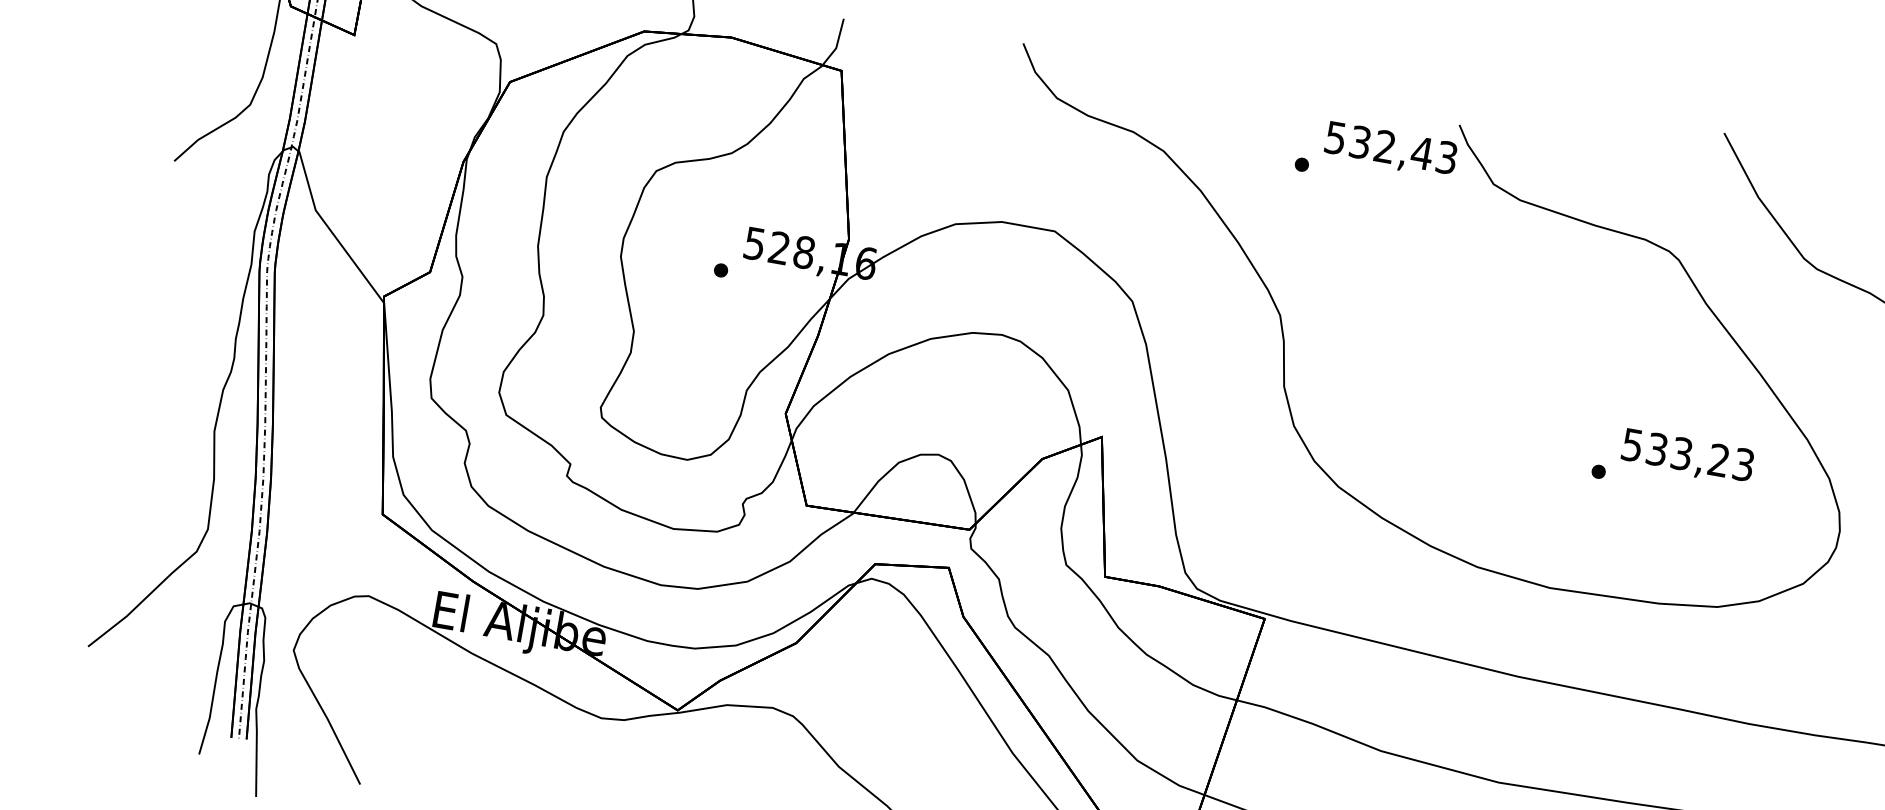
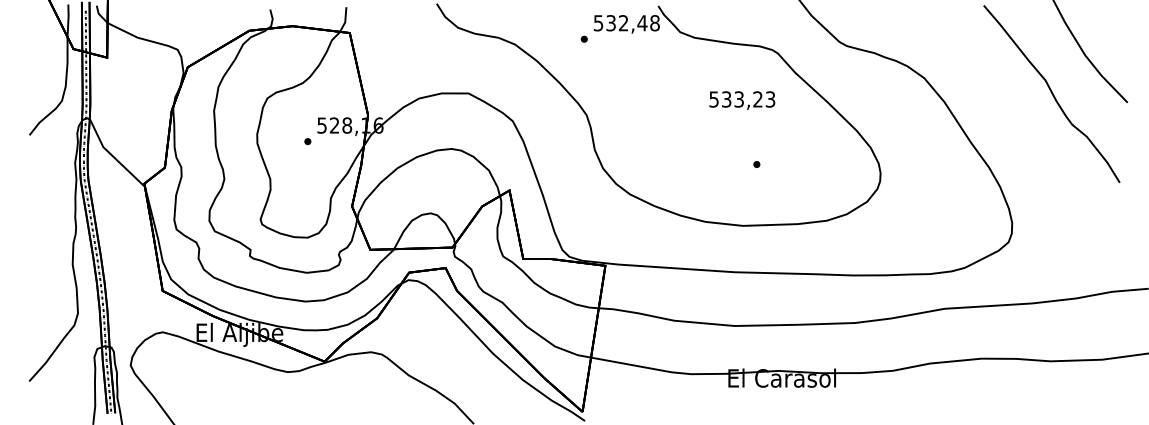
text: (1445, 158) -> (654, 23), 532,43 -> 532,48
text: (1688, 457) -> (742, 100), moved

